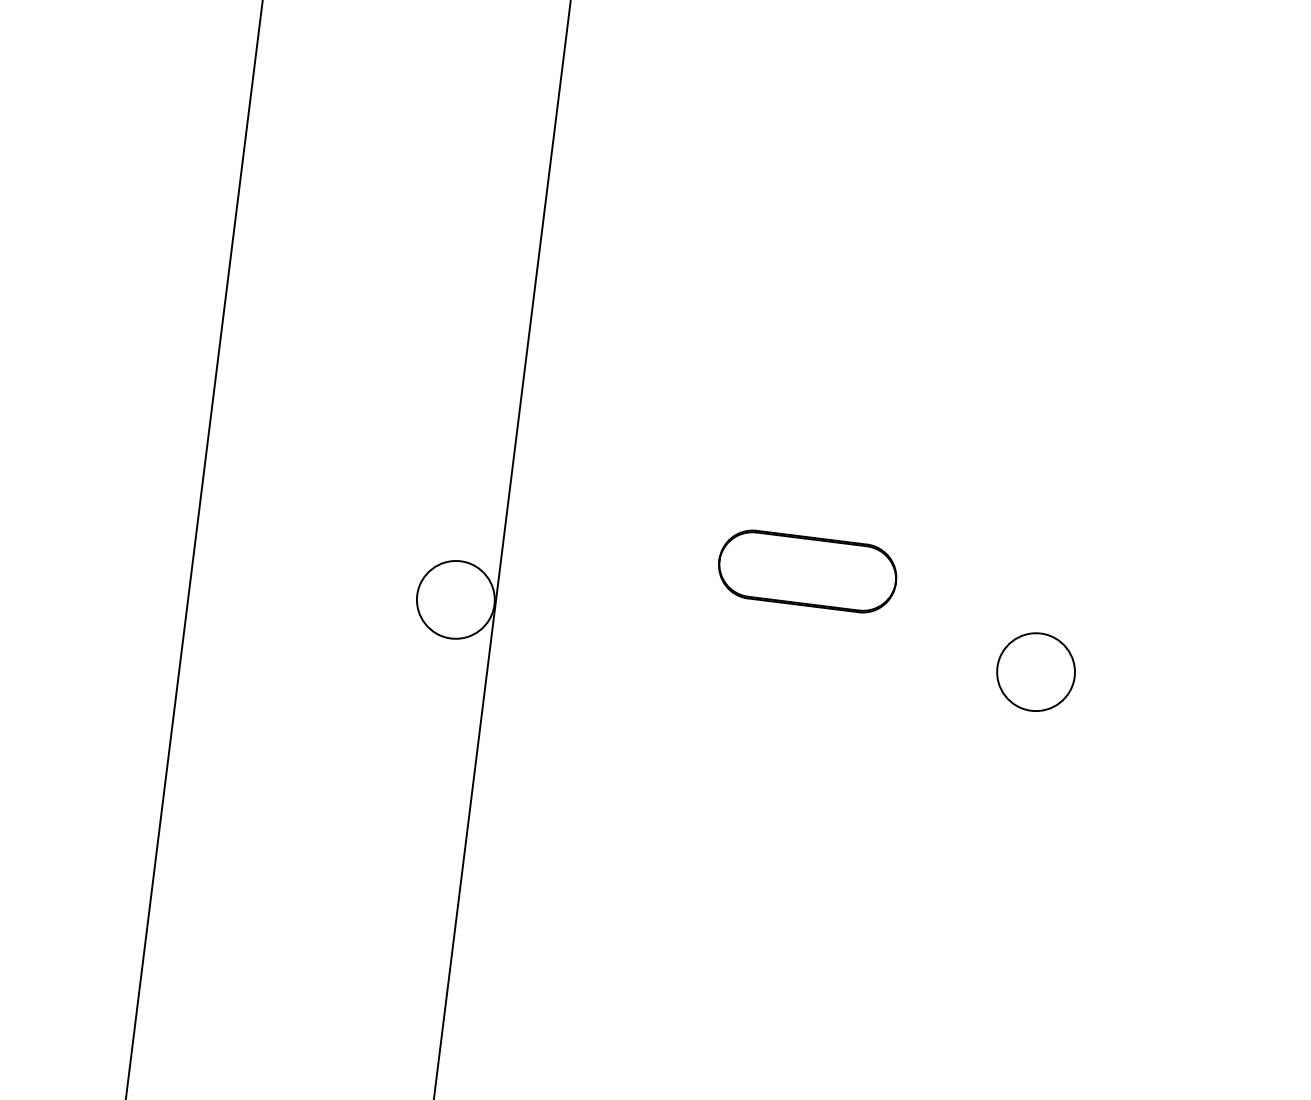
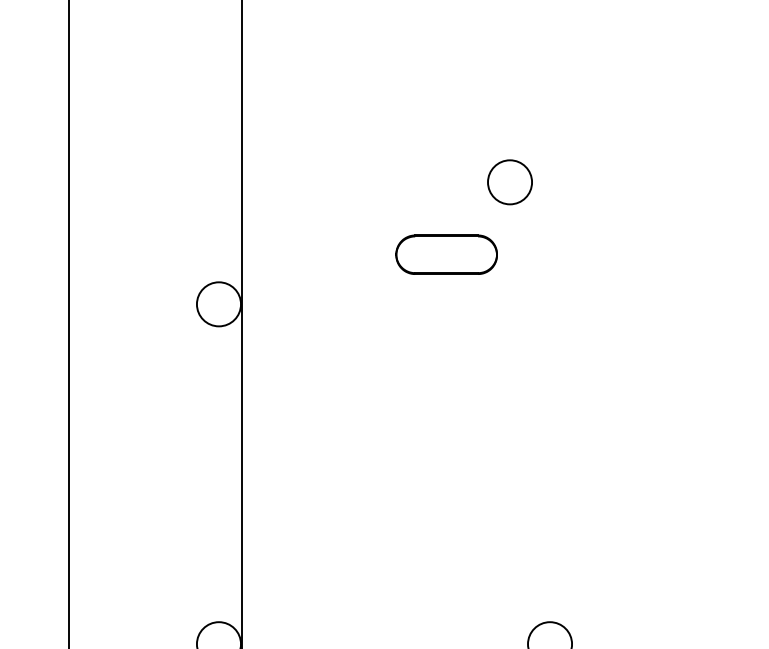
part: (807, 570) -> (446, 254), moved
circle: (1035, 672) -> (509, 182), moved

